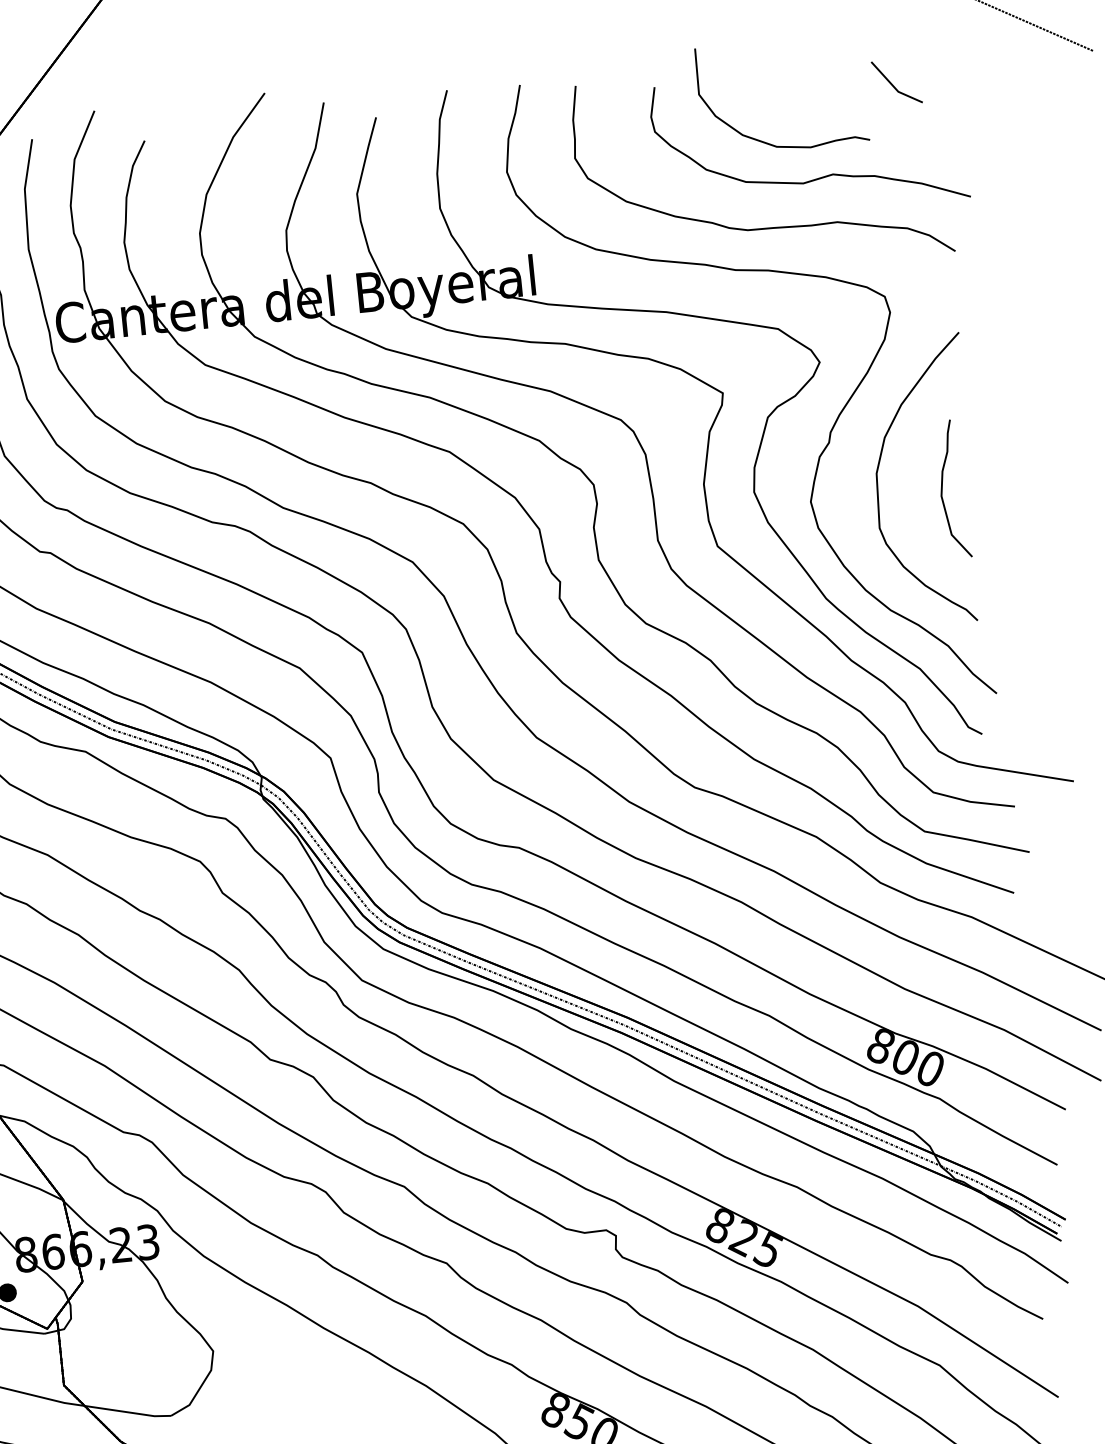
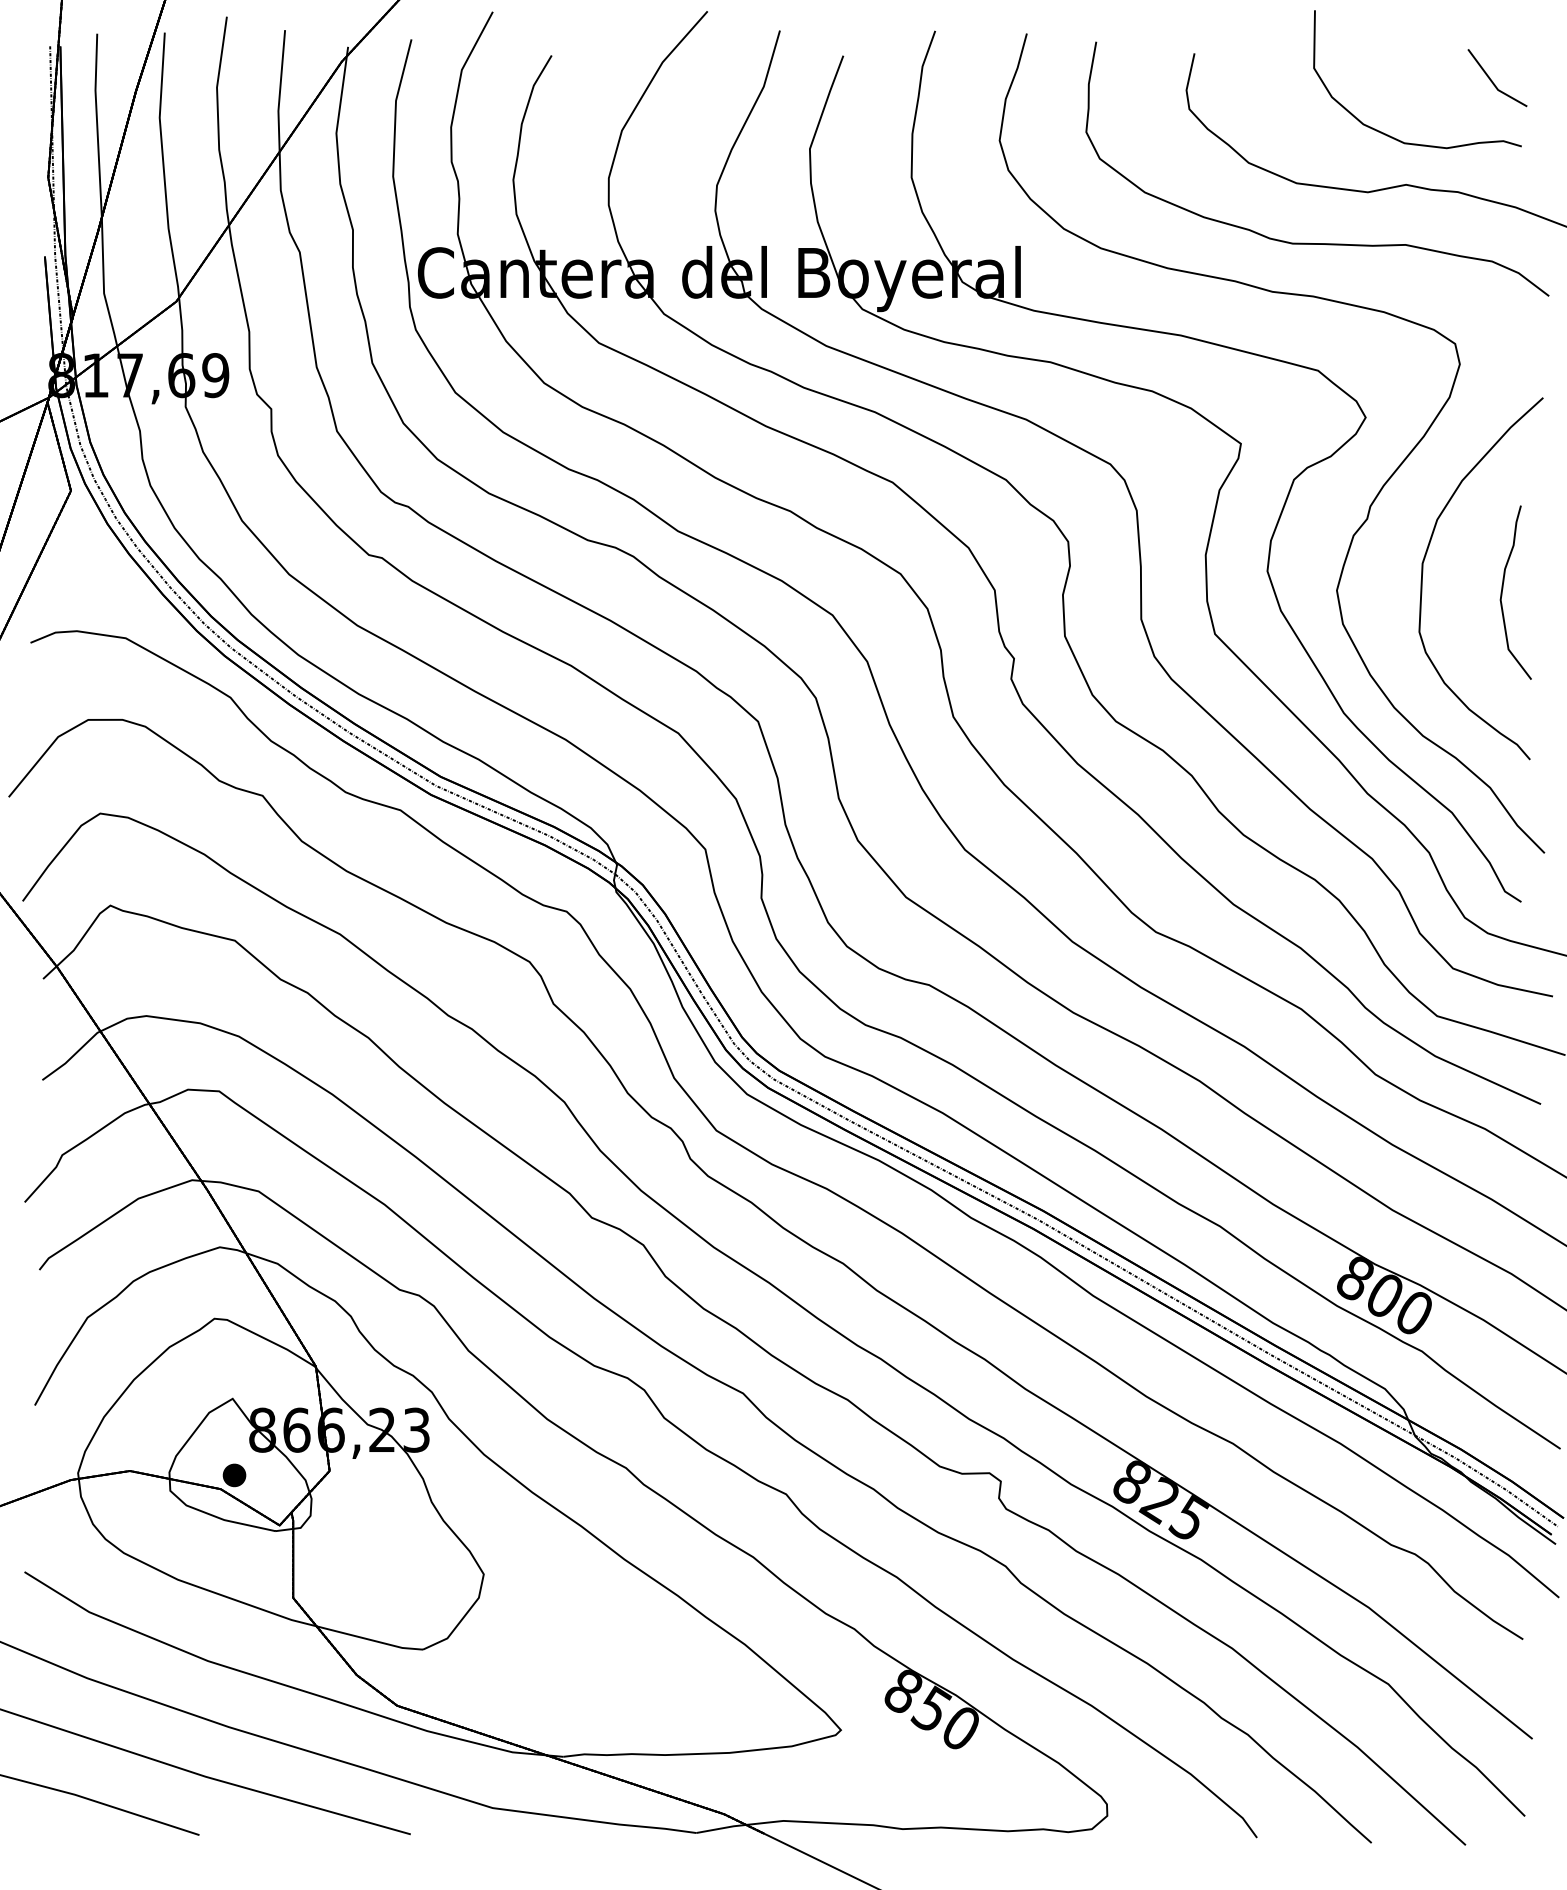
part: (765, 141) -> (1390, 135), moved

